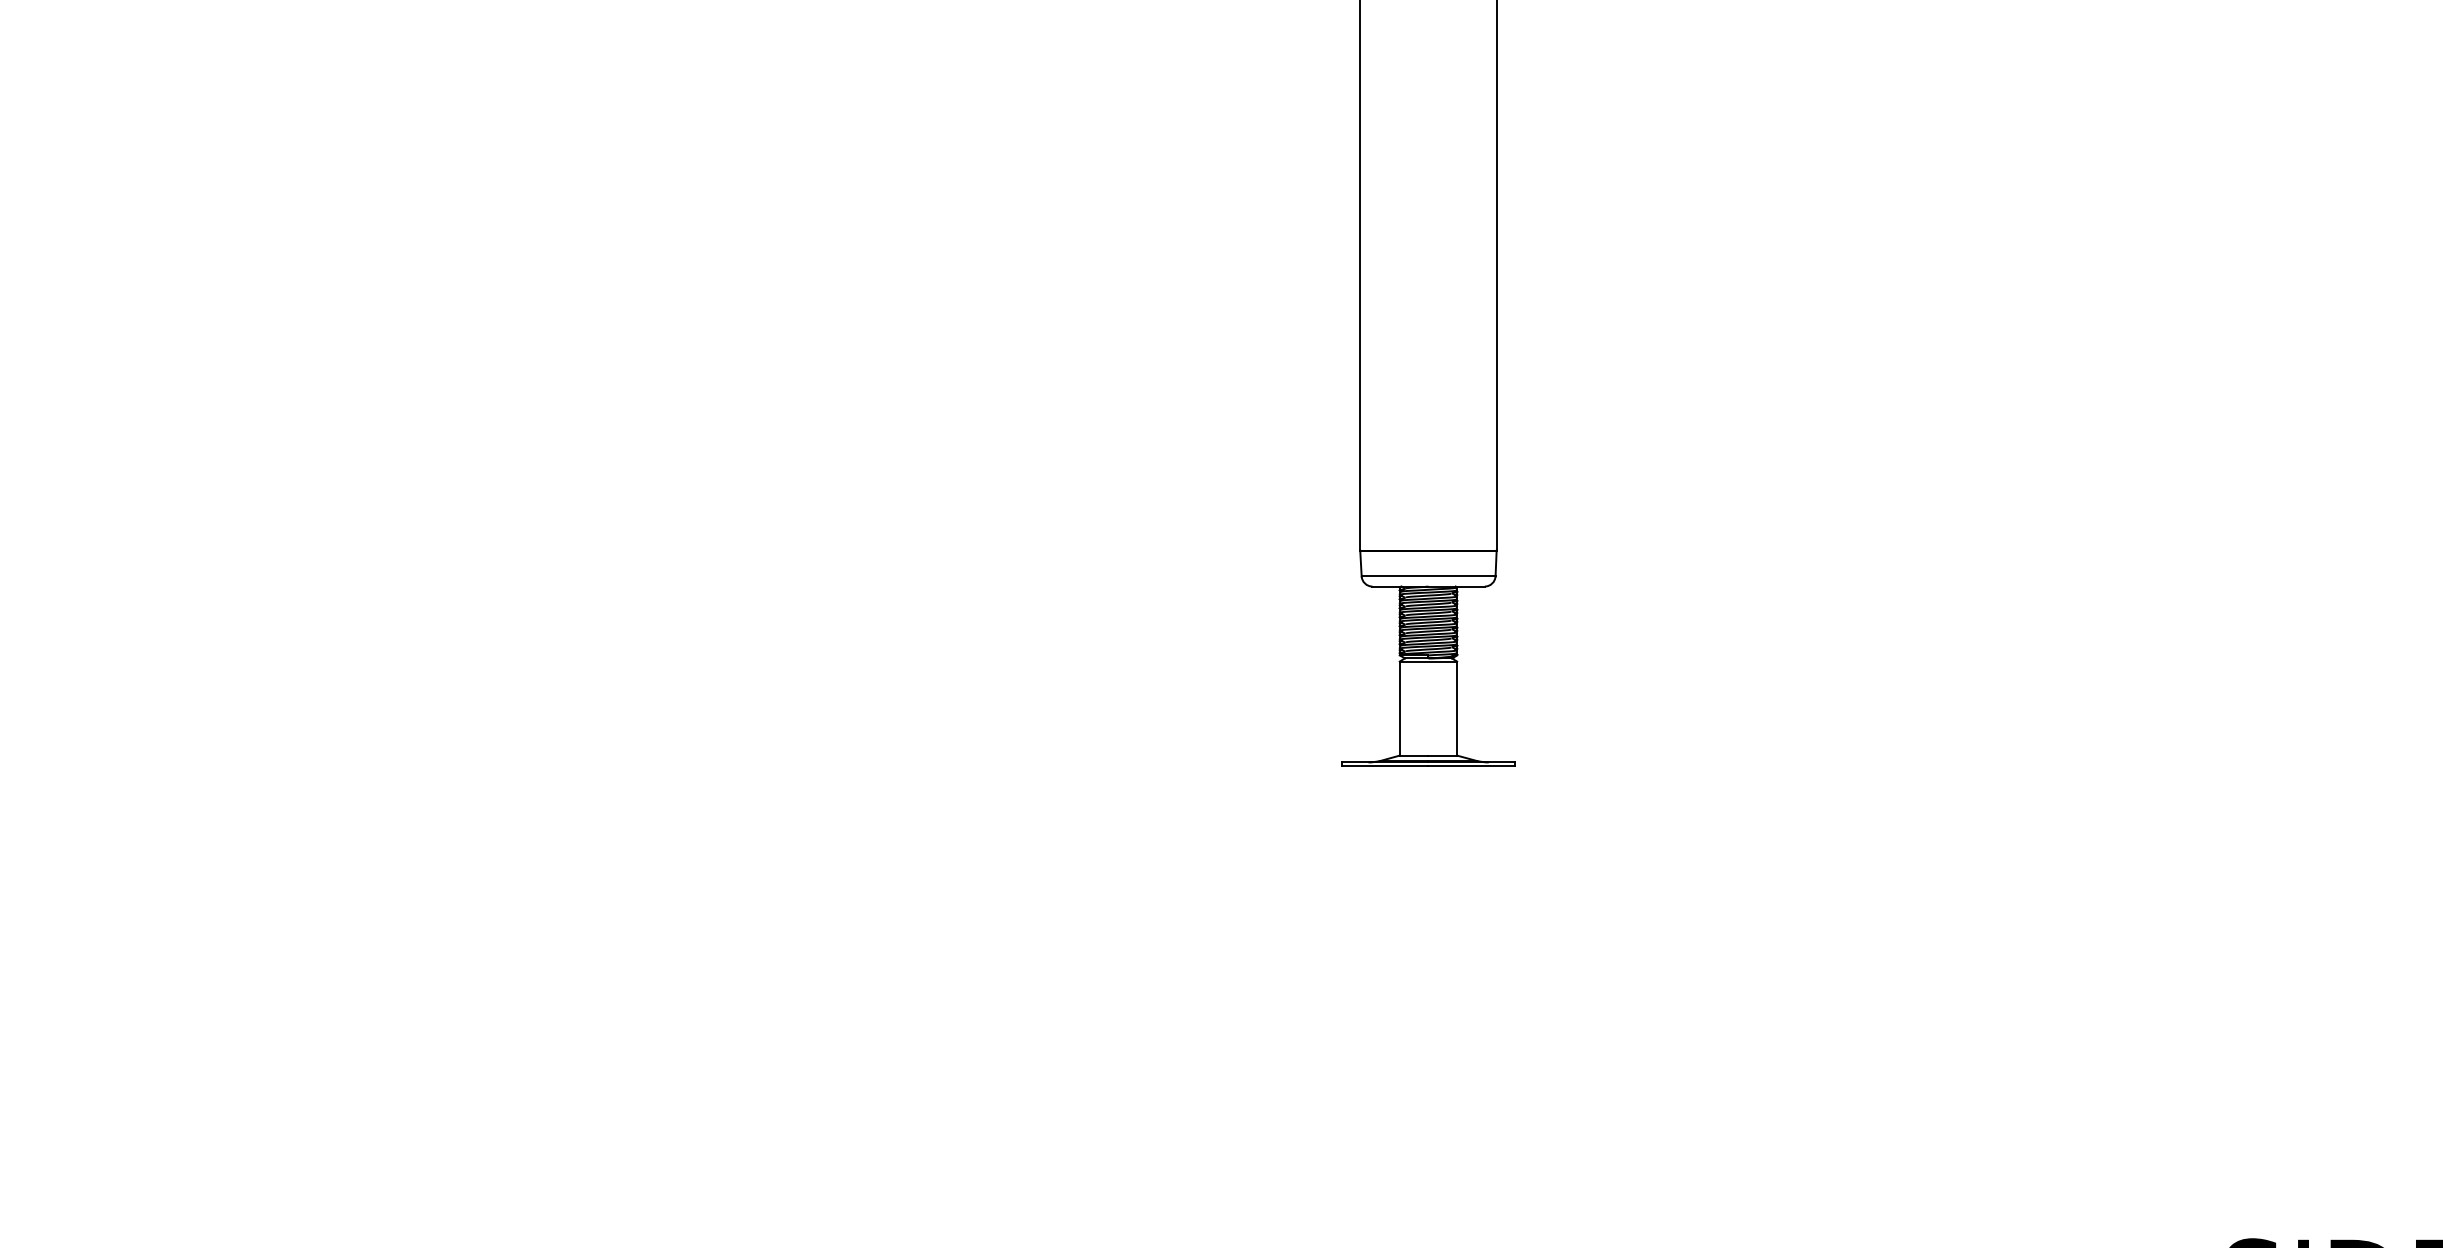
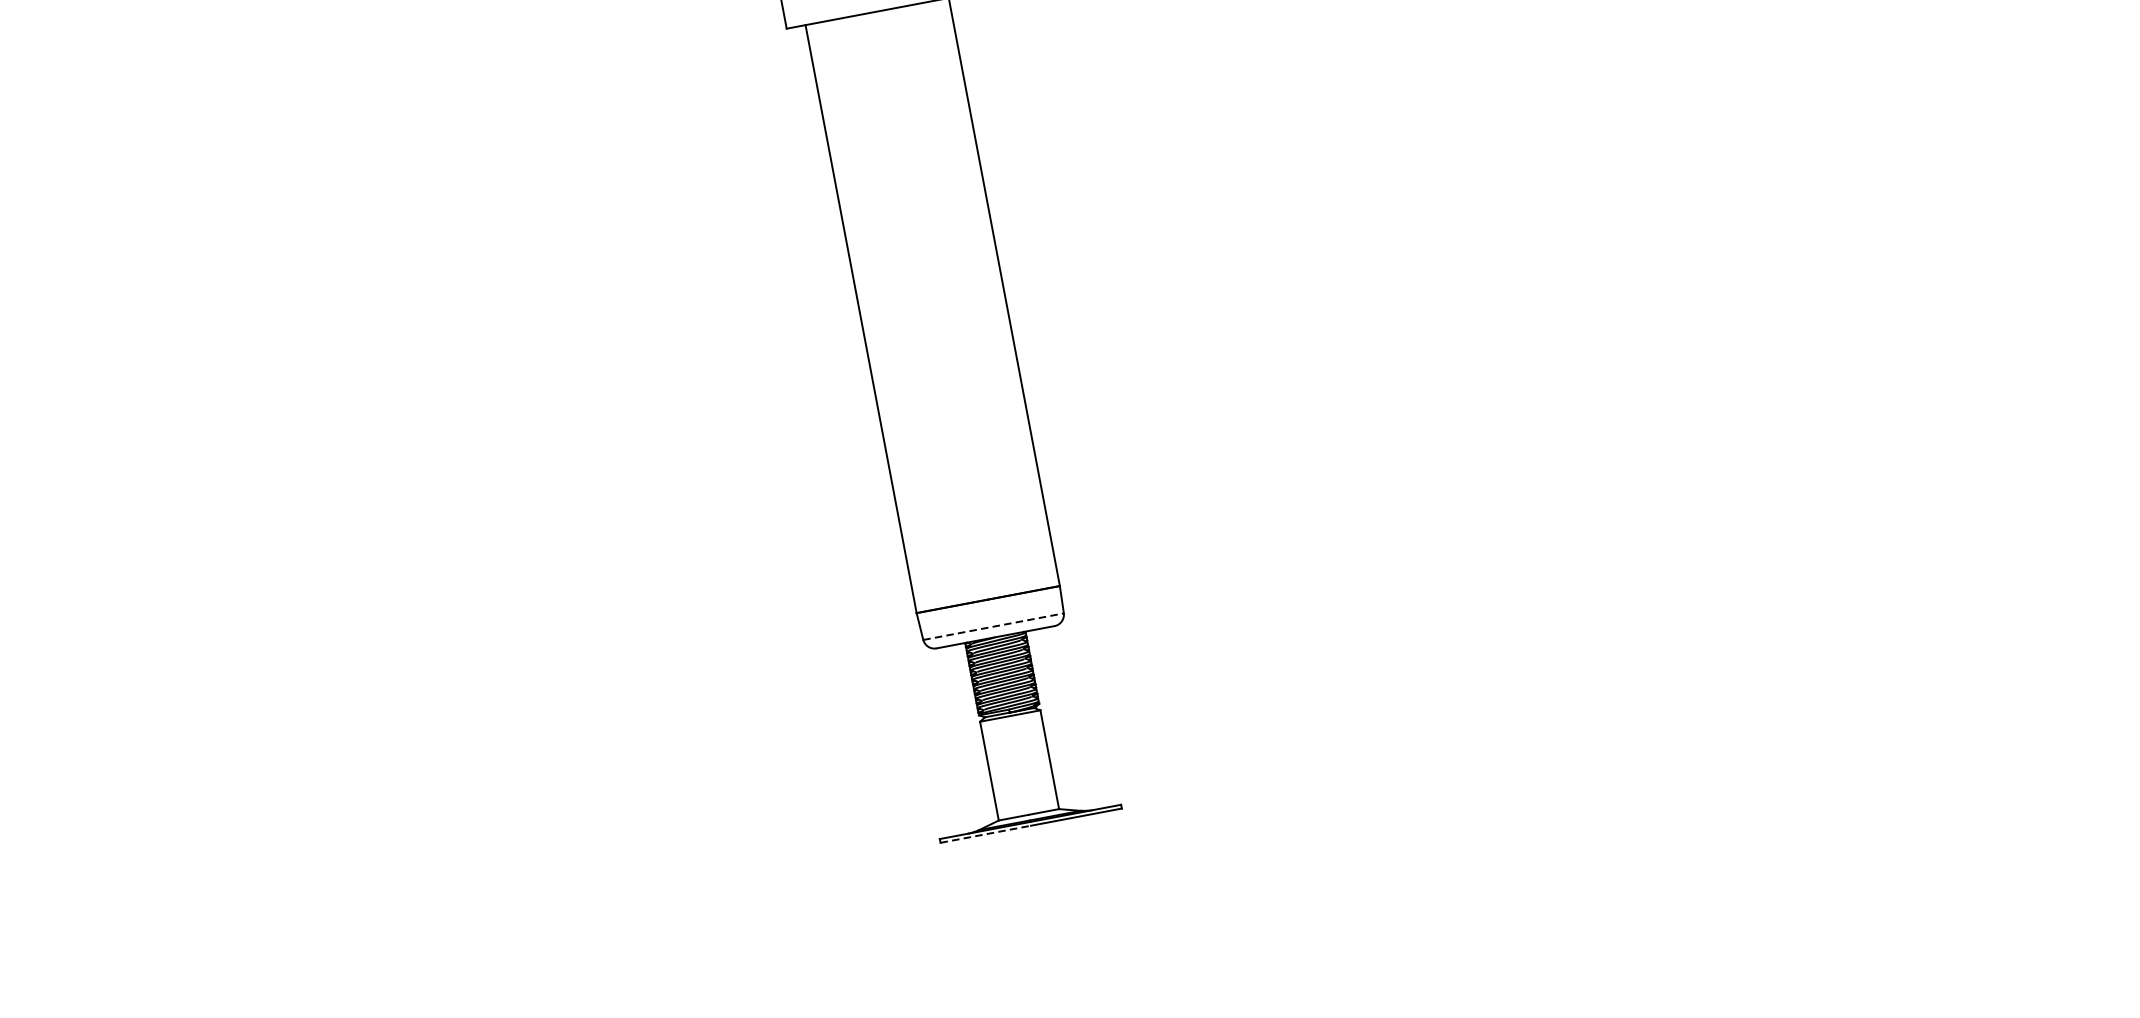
line: (1428, 576) -> (993, 626), solid -> dashed
line: (1385, 766) -> (986, 834), solid -> dashed

